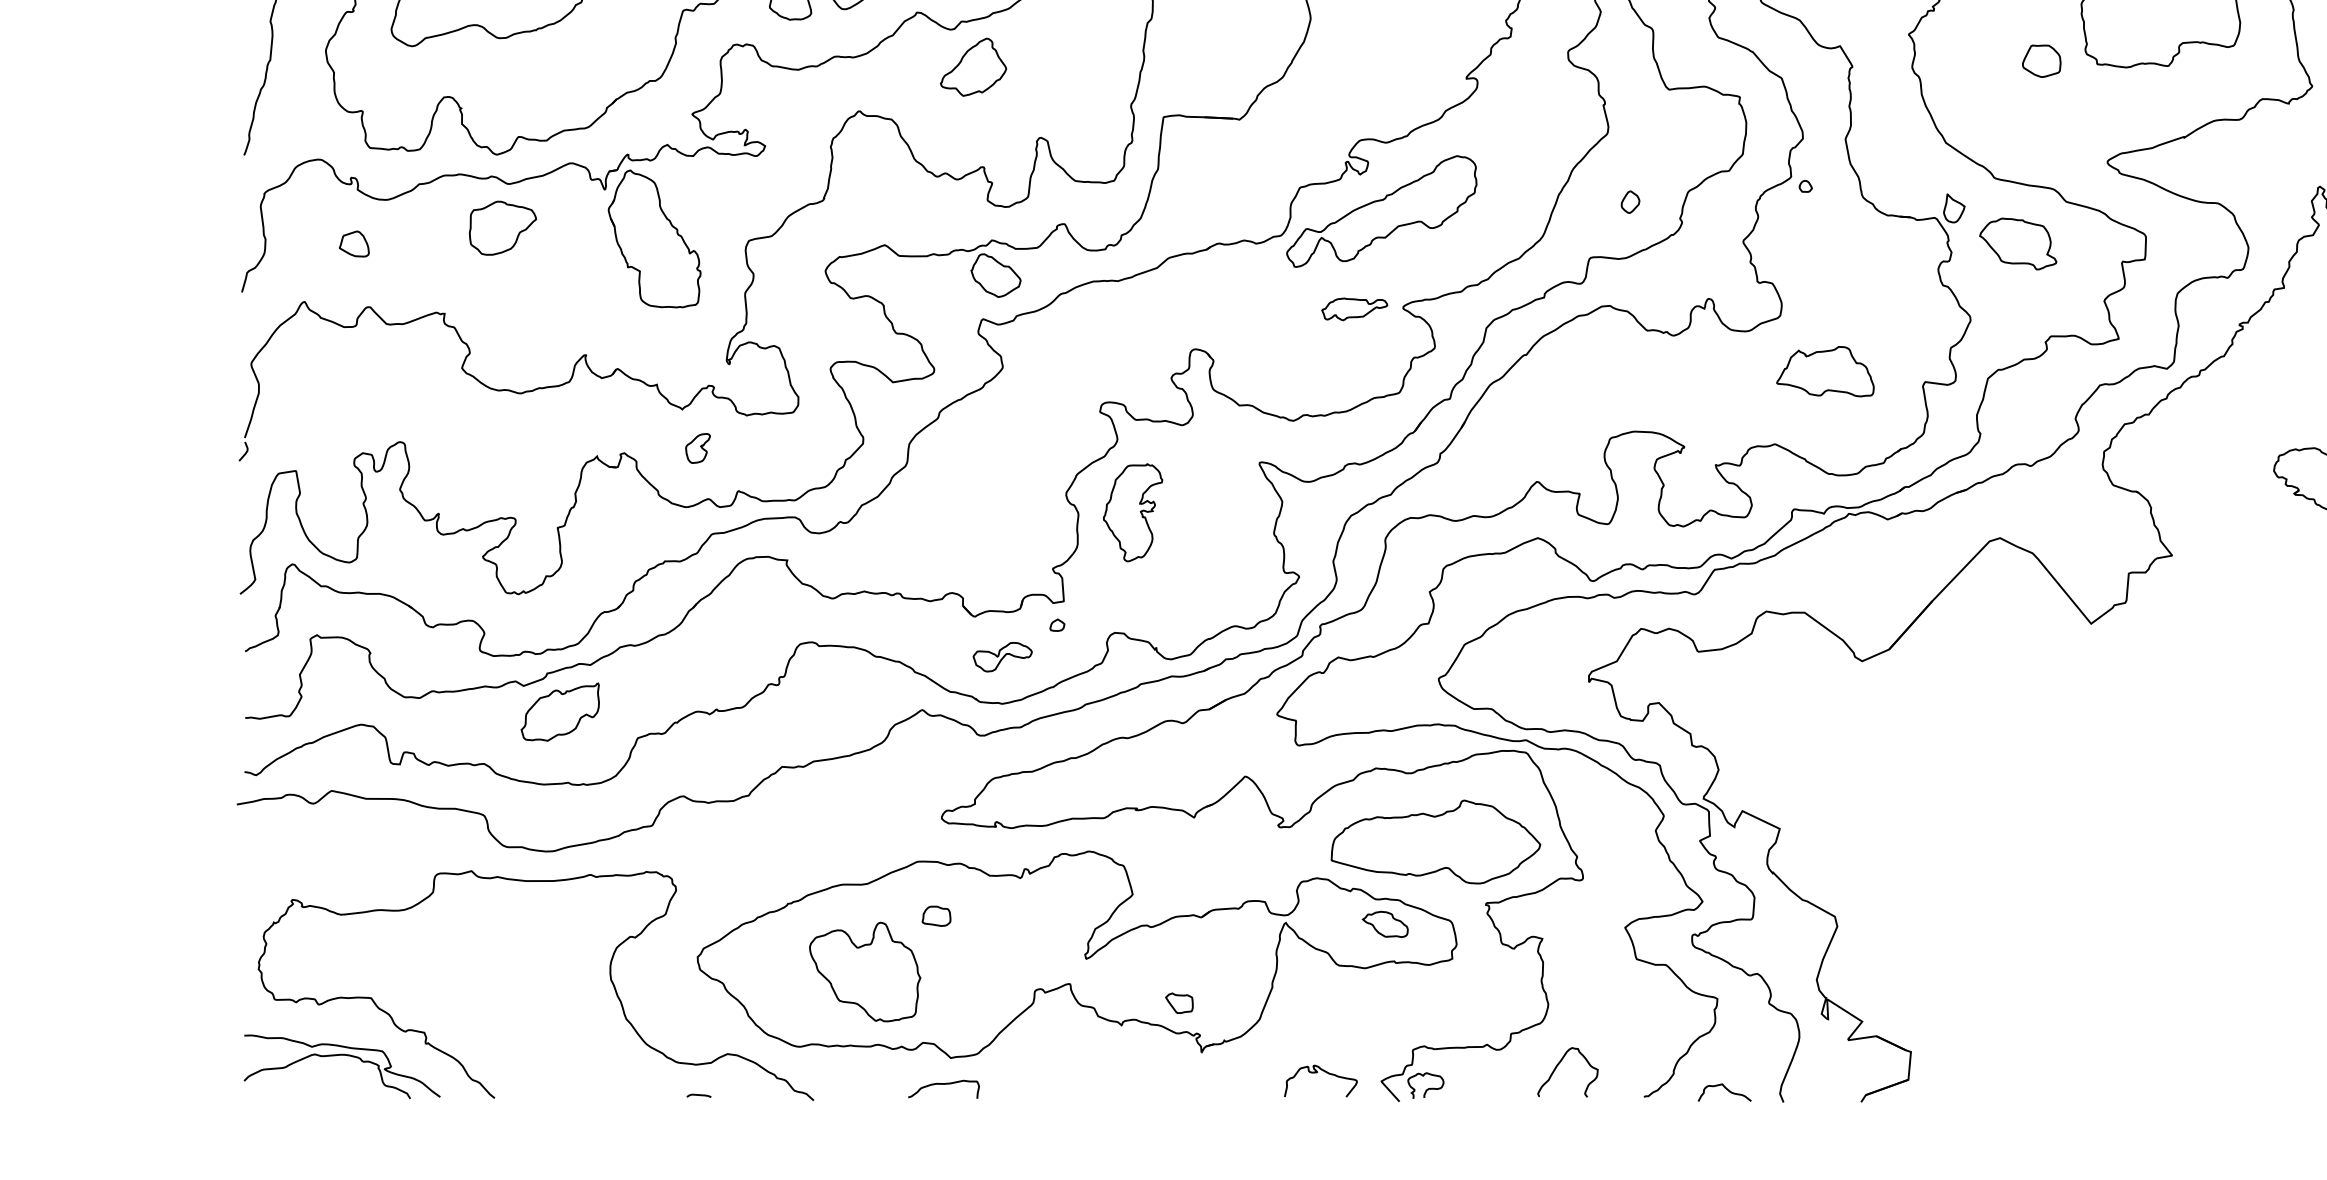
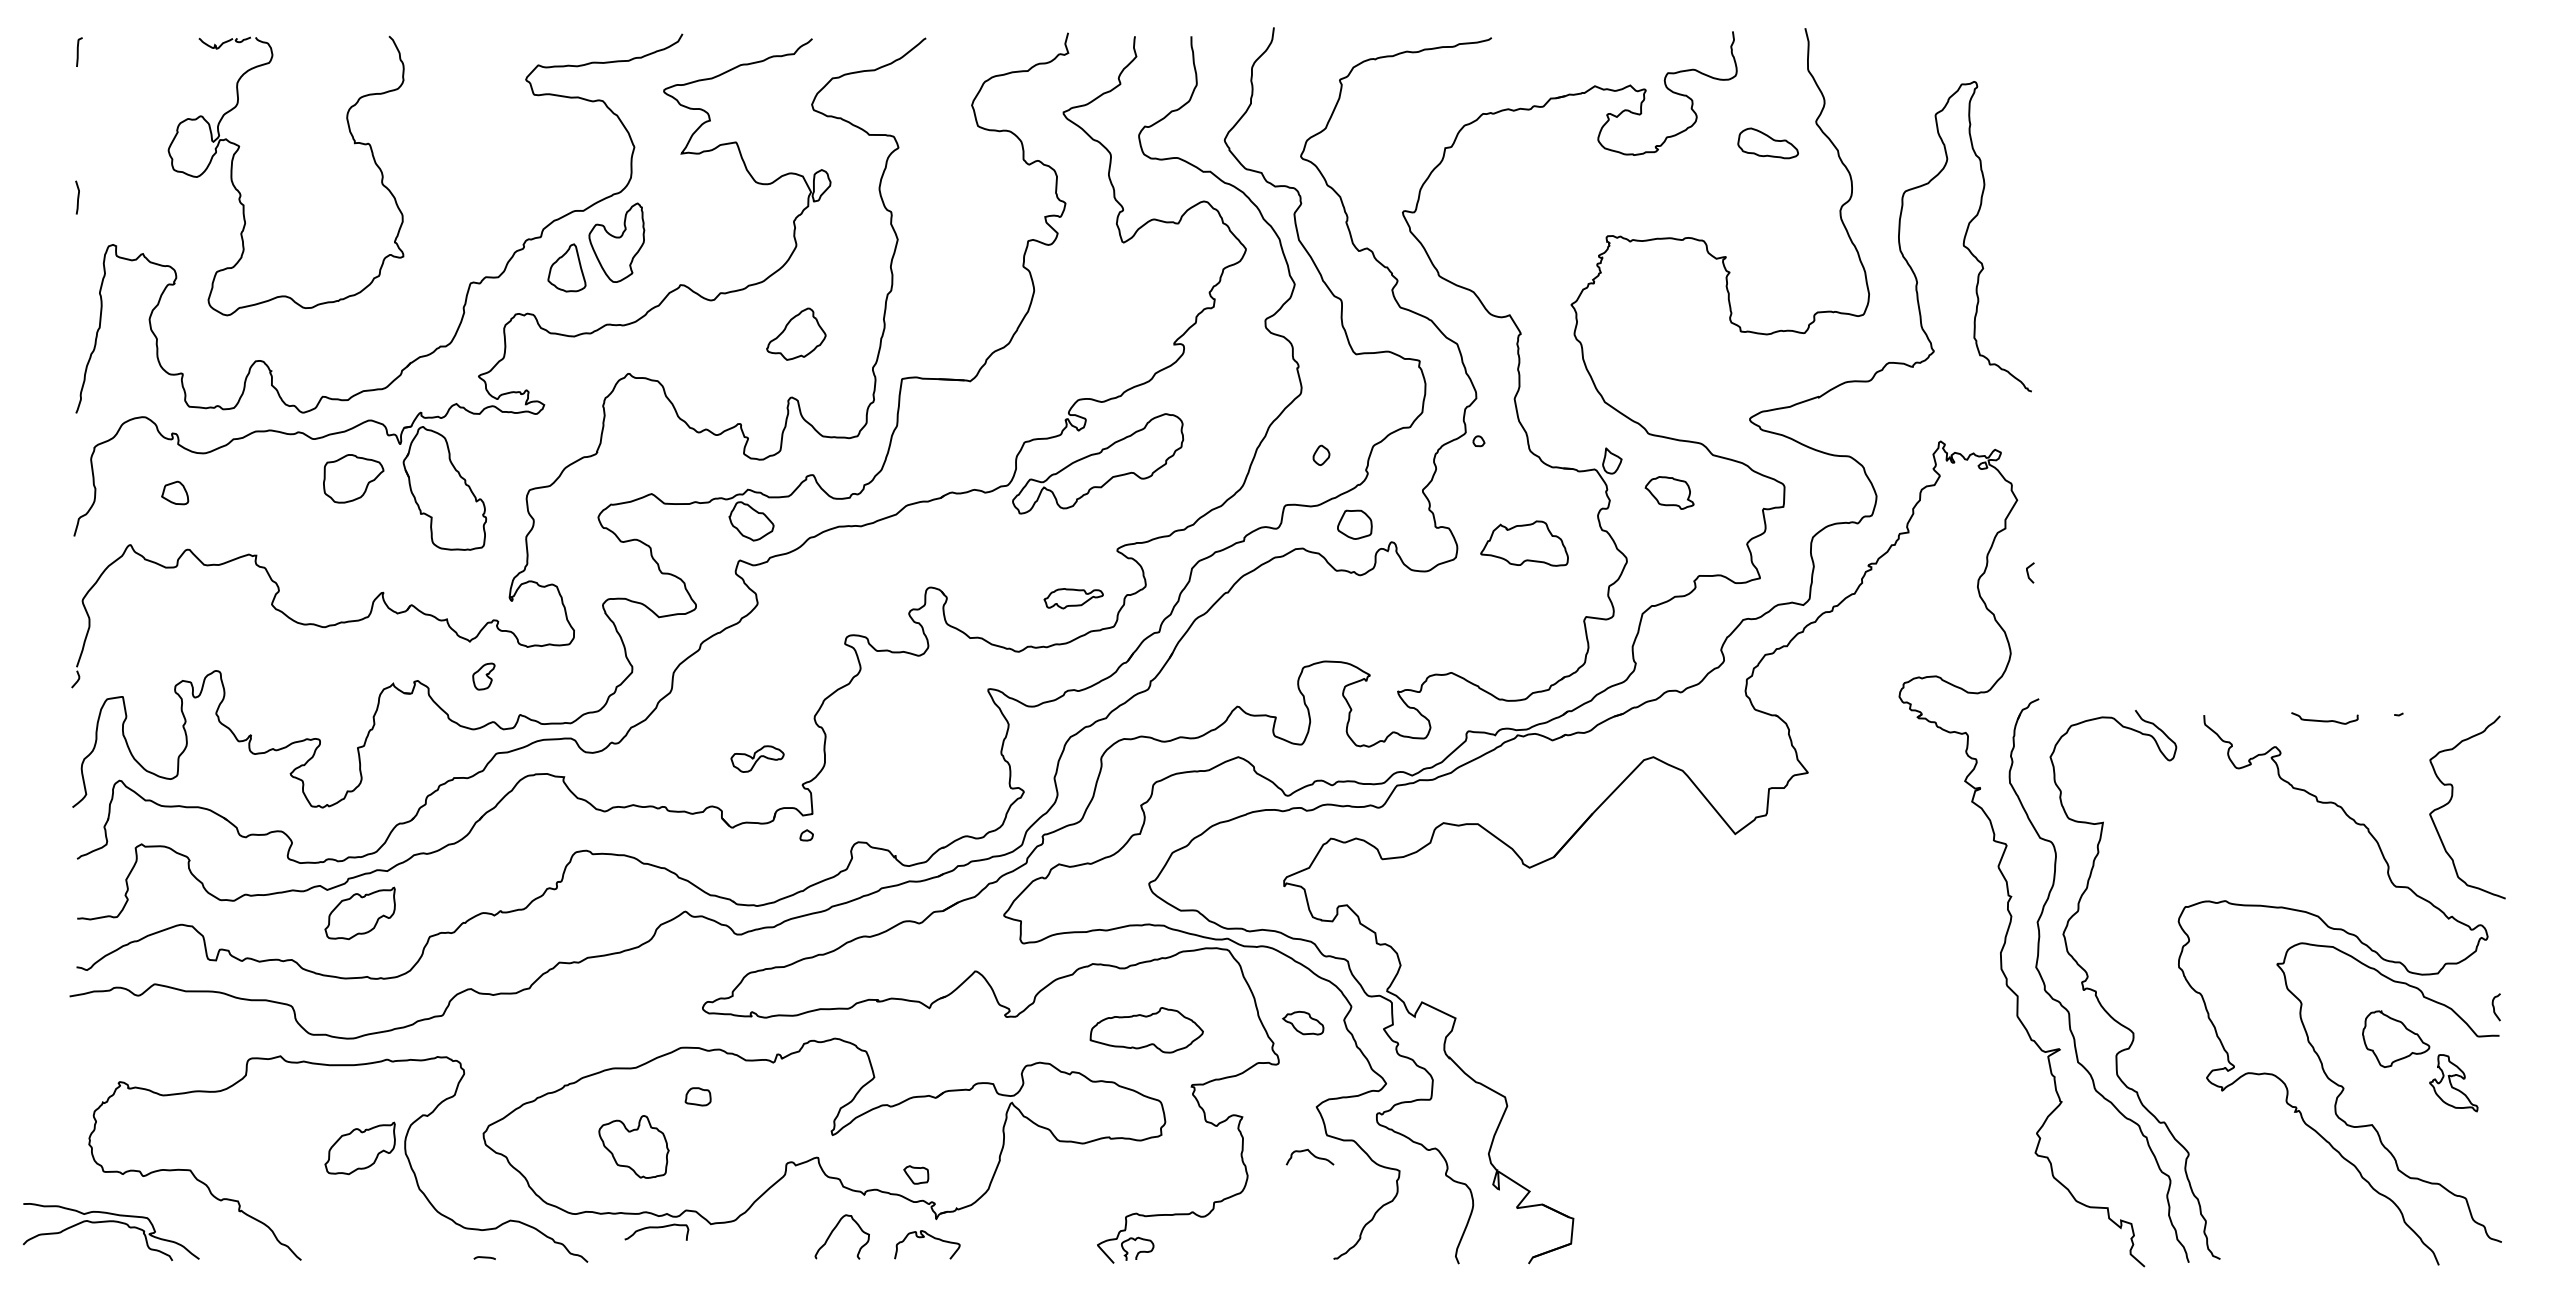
part: (2041, 60) -> (1354, 524), moved
part: (973, 66) -> (796, 333), moved
part: (502, 227) -> (353, 478), moved
part: (2017, 243) -> (1669, 492), size x0.7
part: (1354, 309) -> (1073, 598), moved
part: (1825, 371) -> (1524, 543), moved
part: (1132, 511) -> (874, 733), removed
part: (1002, 656) -> (757, 758), moved
part: (1435, 842) -> (1146, 1030), size x0.6
part: (1385, 923) -> (1303, 1022), moved
part: (864, 971) -> (633, 1146), size x0.7
part: (559, 973) -> (359, 1148), added
part: (341, 1056) -> (110, 1222), moved
curve: (1559, 1065) -> (834, 1230), moved
curve: (1317, 1072) -> (924, 1237), moved
curve: (943, 1085) -> (656, 1228), moved
curve: (1726, 1089) -> (1311, 1154), moved

